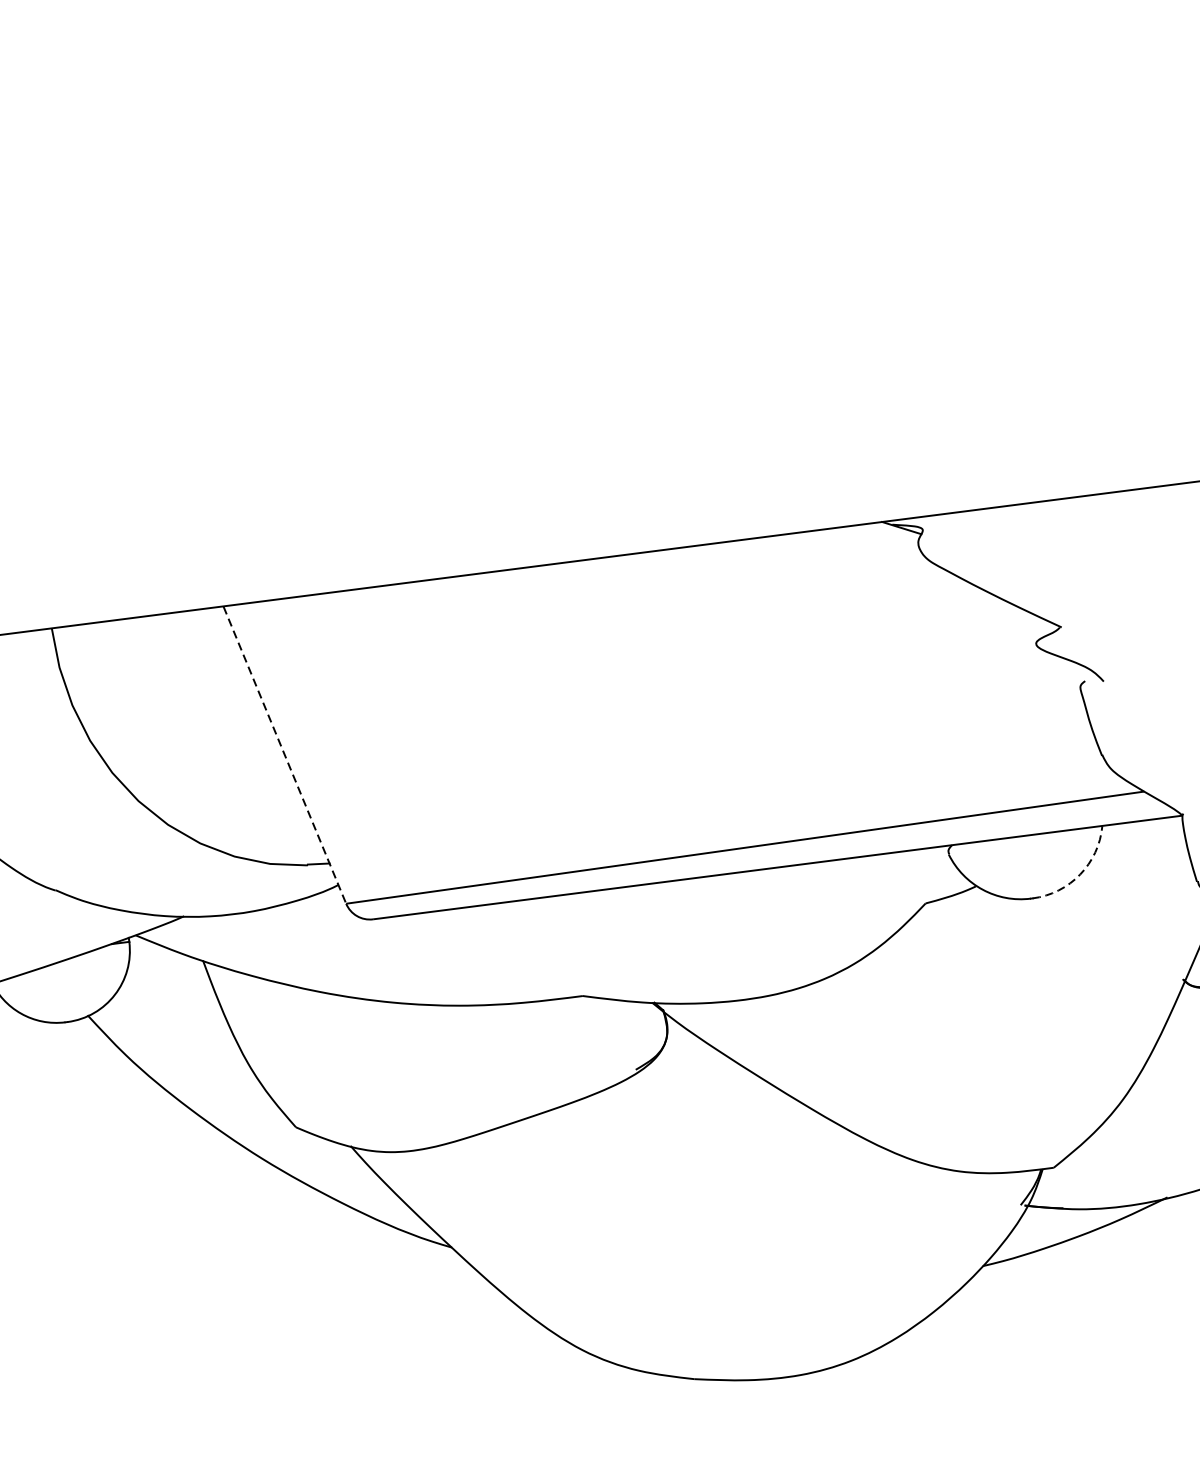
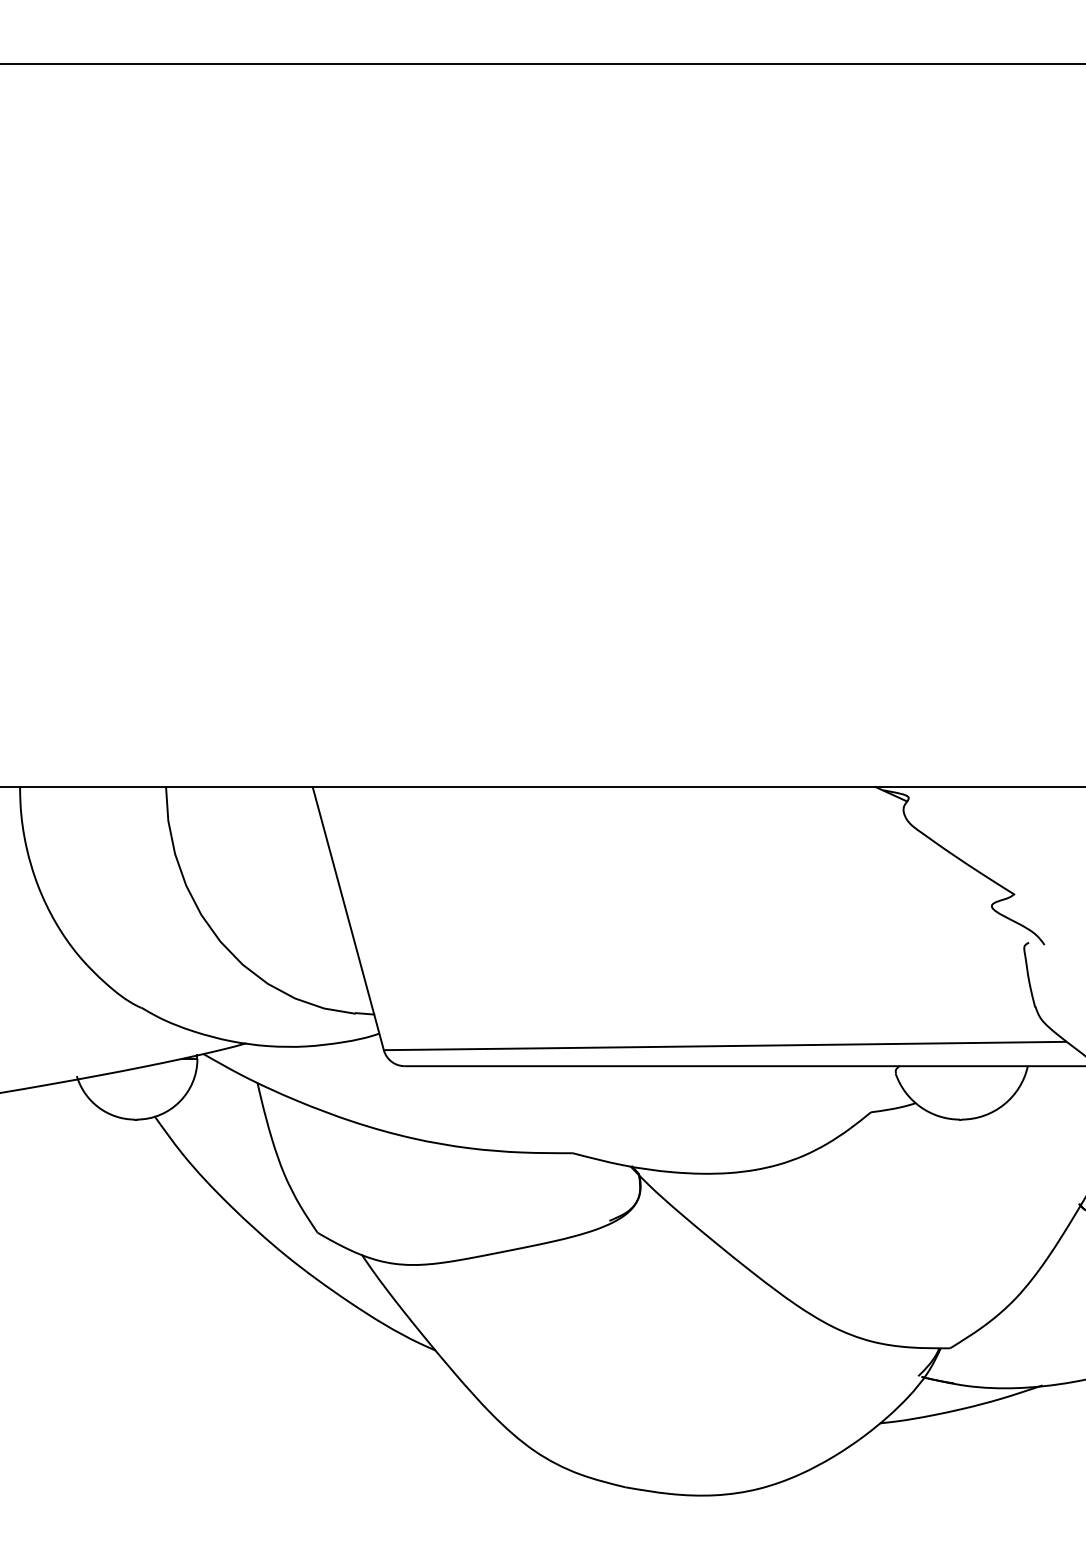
line: (285, 756) -> (348, 919), dashed -> solid
arc: (1079, 874) -> (1003, 1104), dashed -> solid

